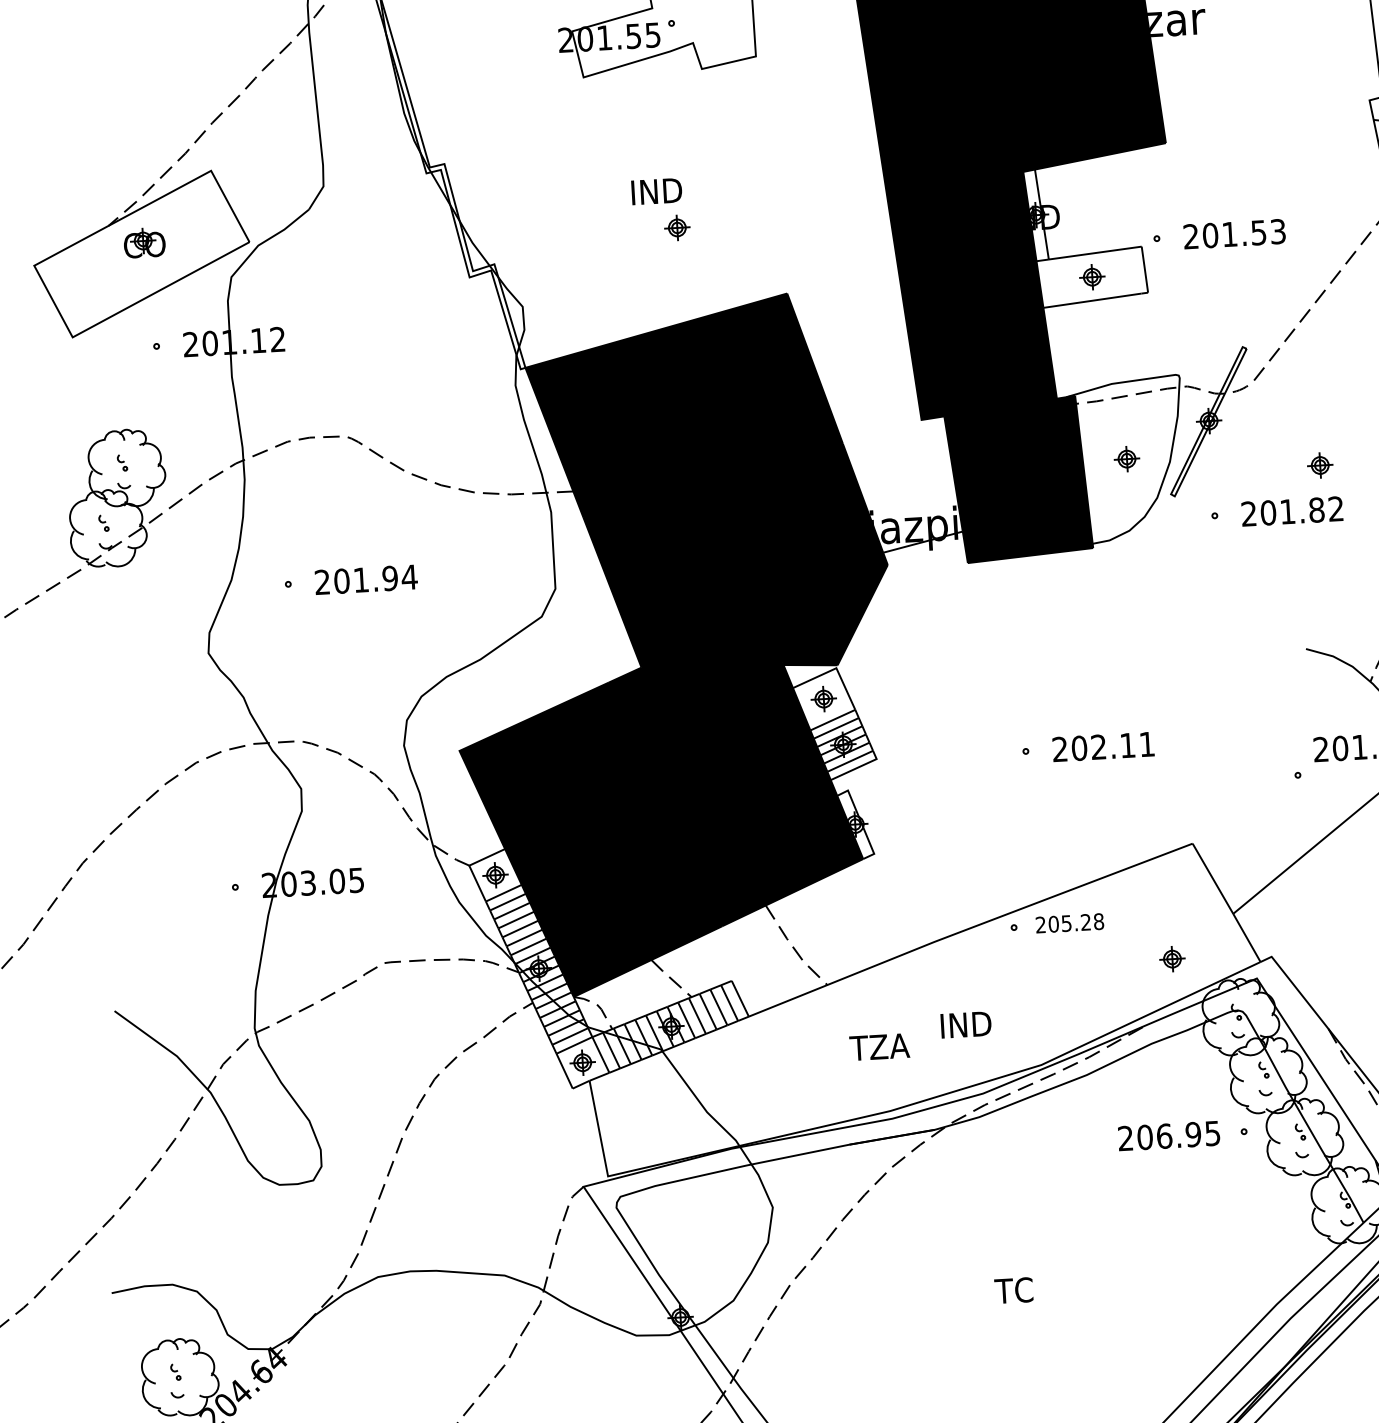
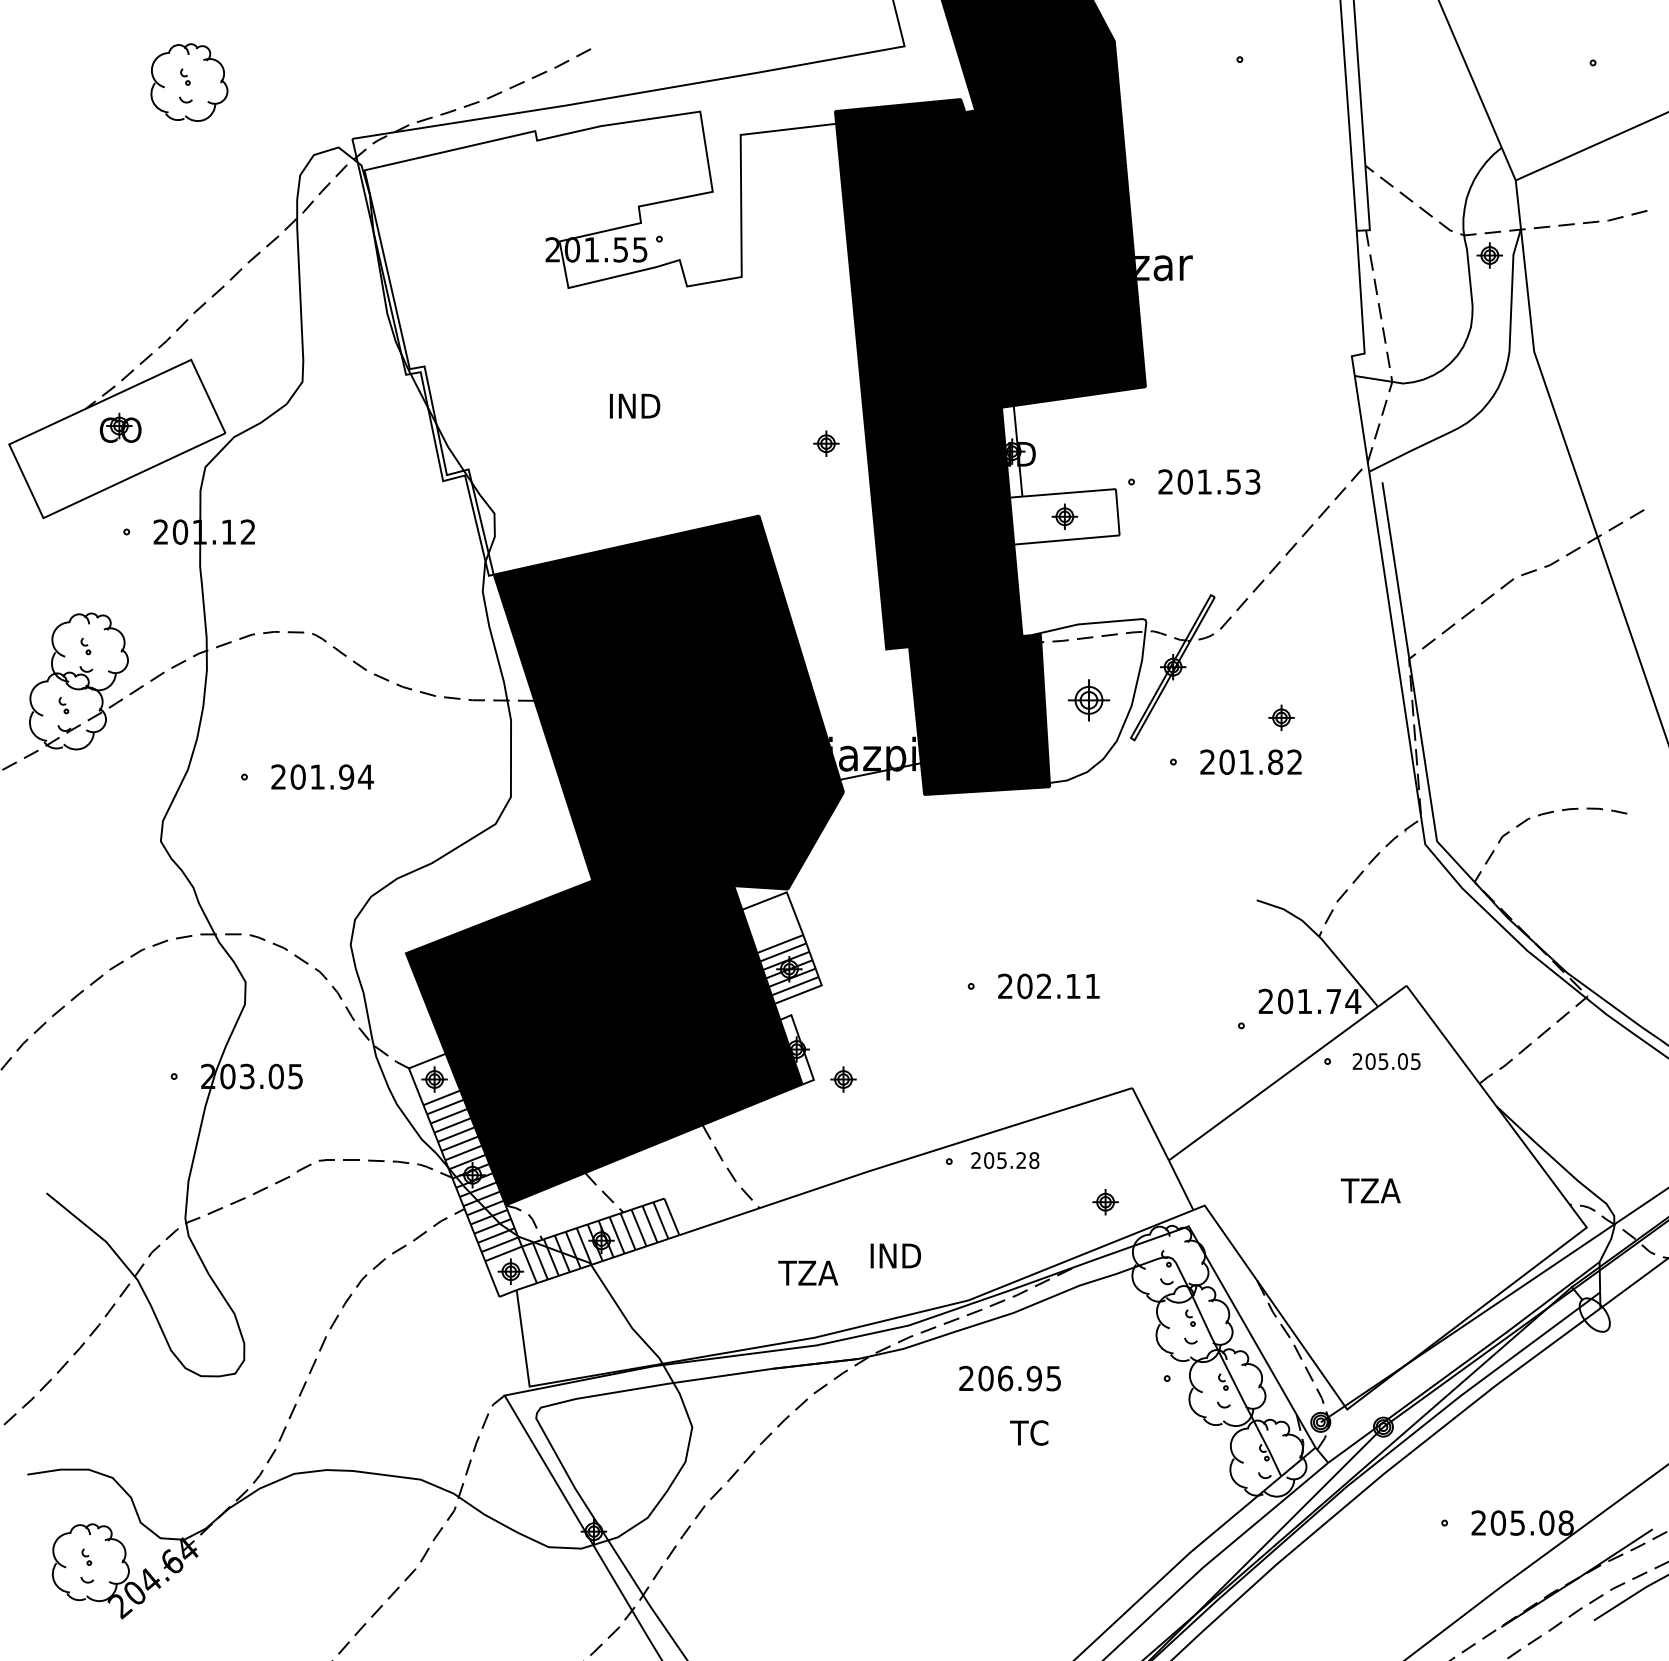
part: (677, 227) -> (826, 443), moved
part: (1126, 459) -> (1088, 700), size x1.6
part: (823, 699) -> (843, 1079), moved
text: (1168, 1135) -> (1009, 1378), moved
text: (1014, 1290) -> (1029, 1432), moved

